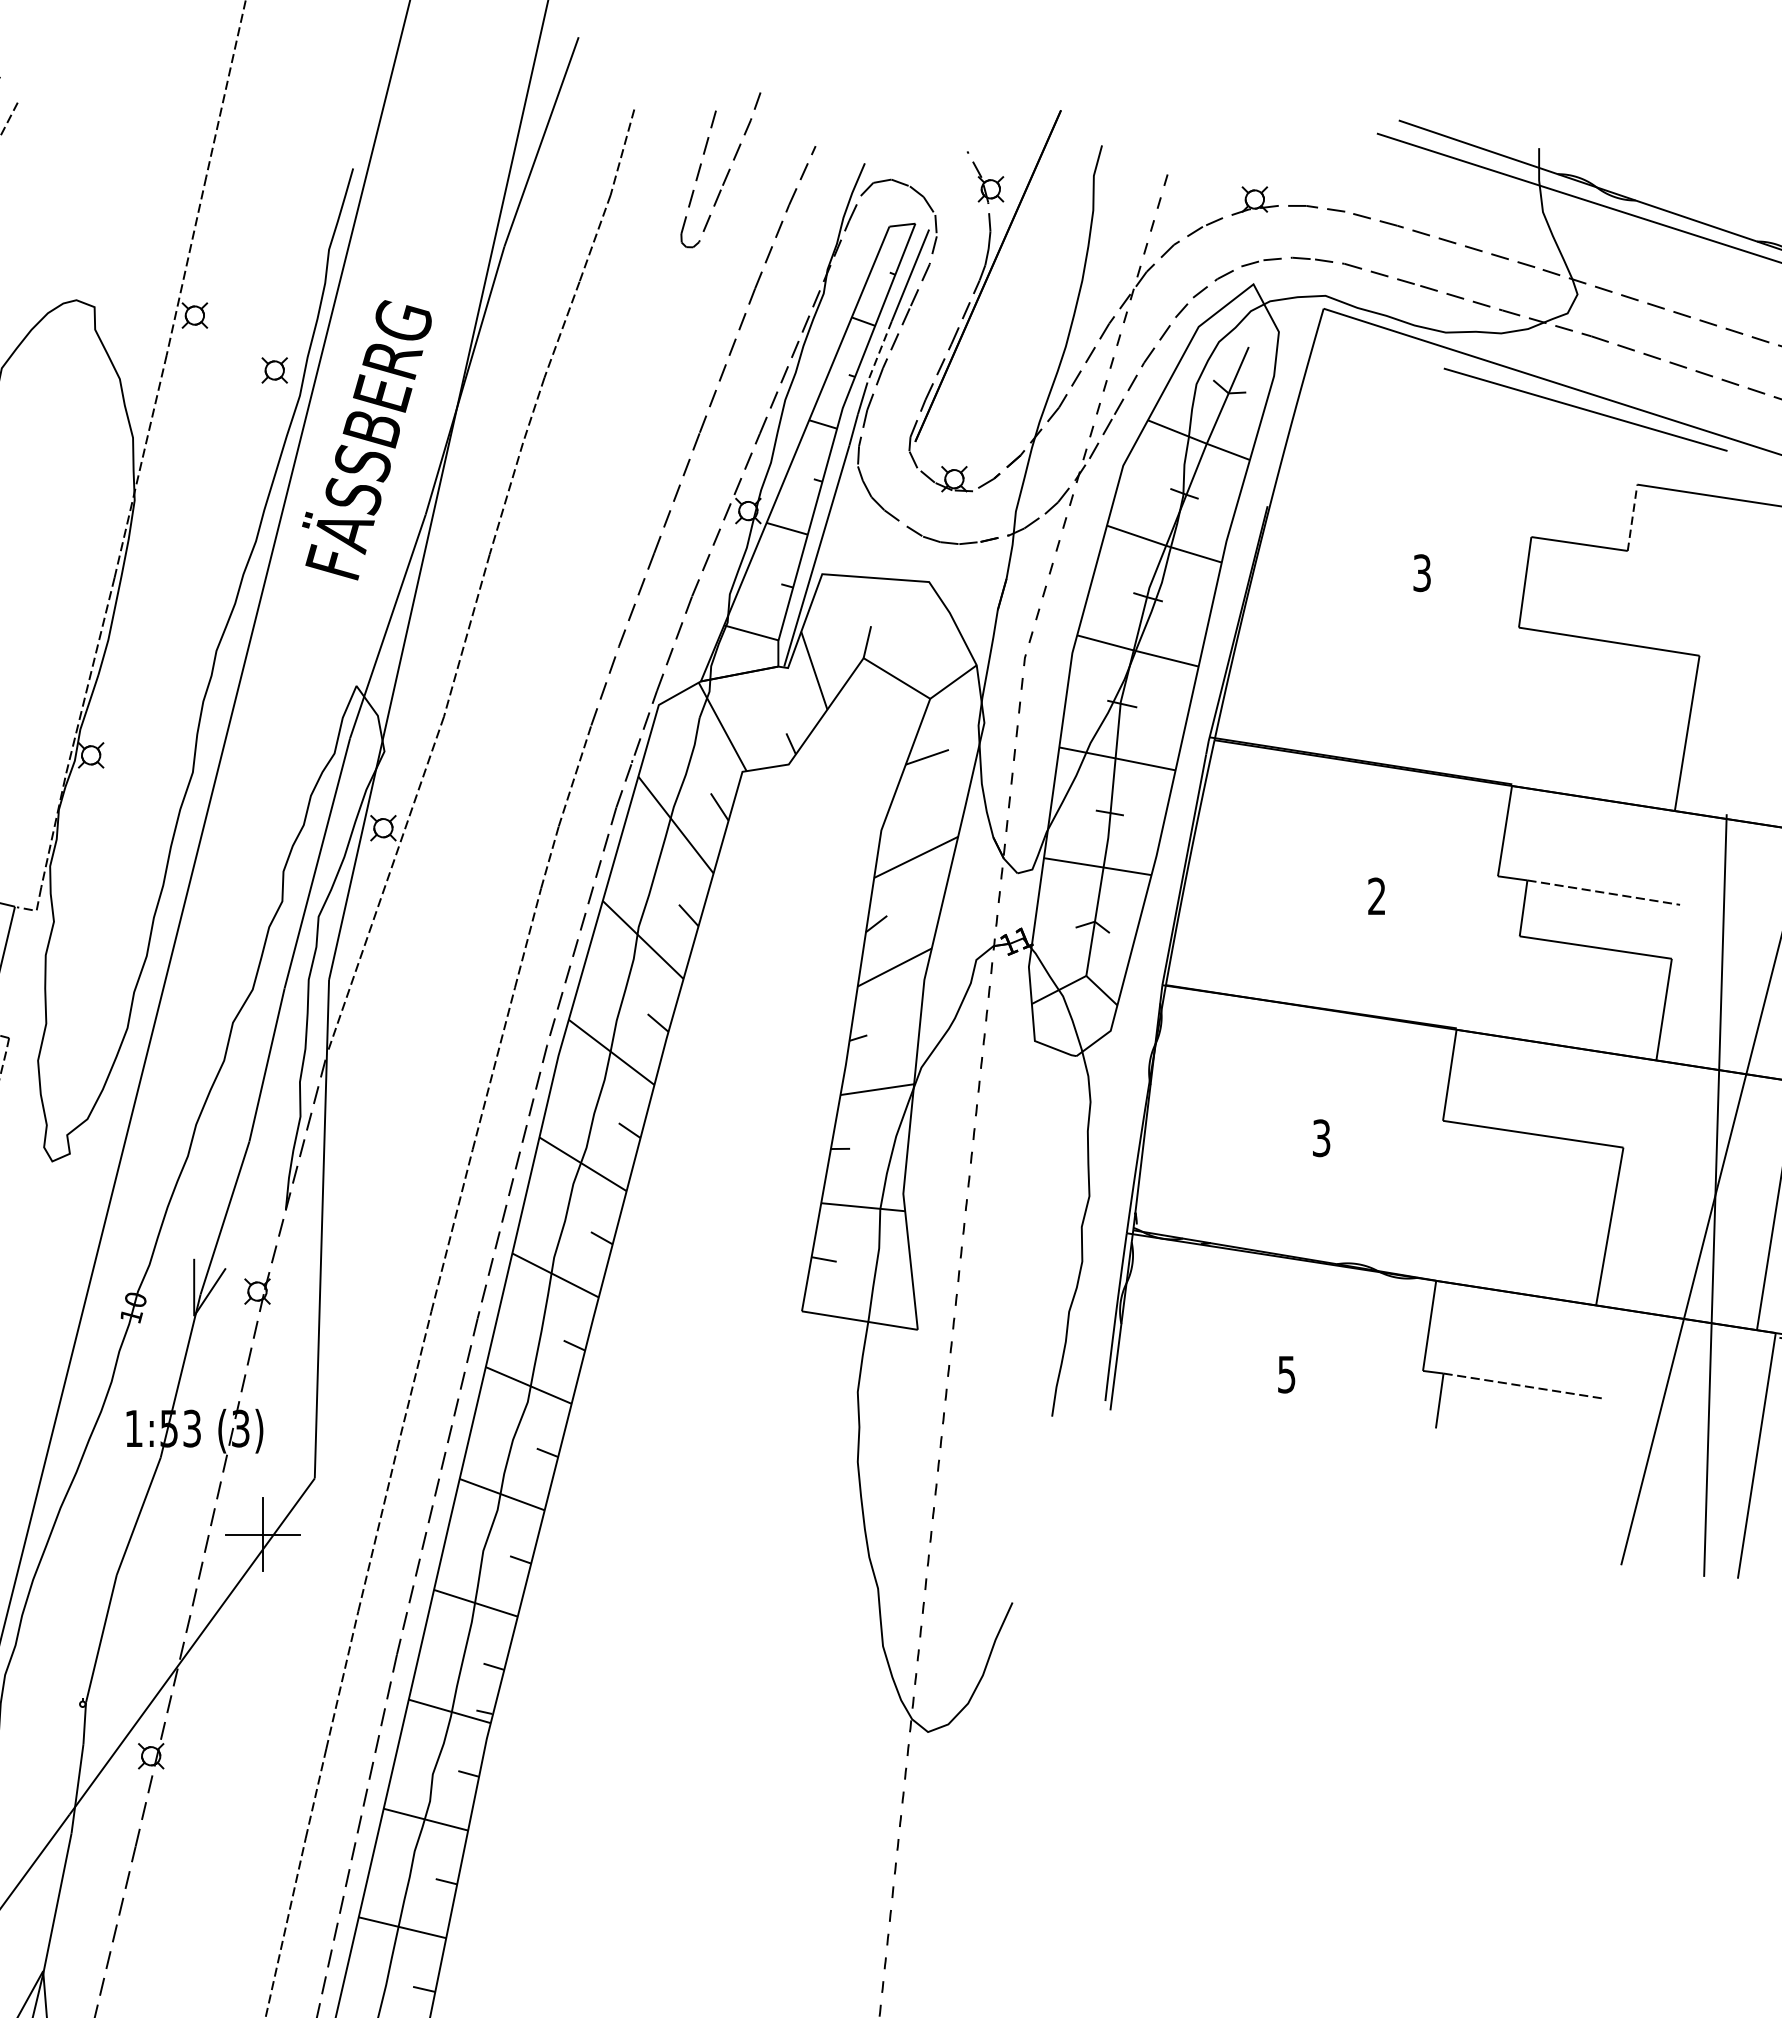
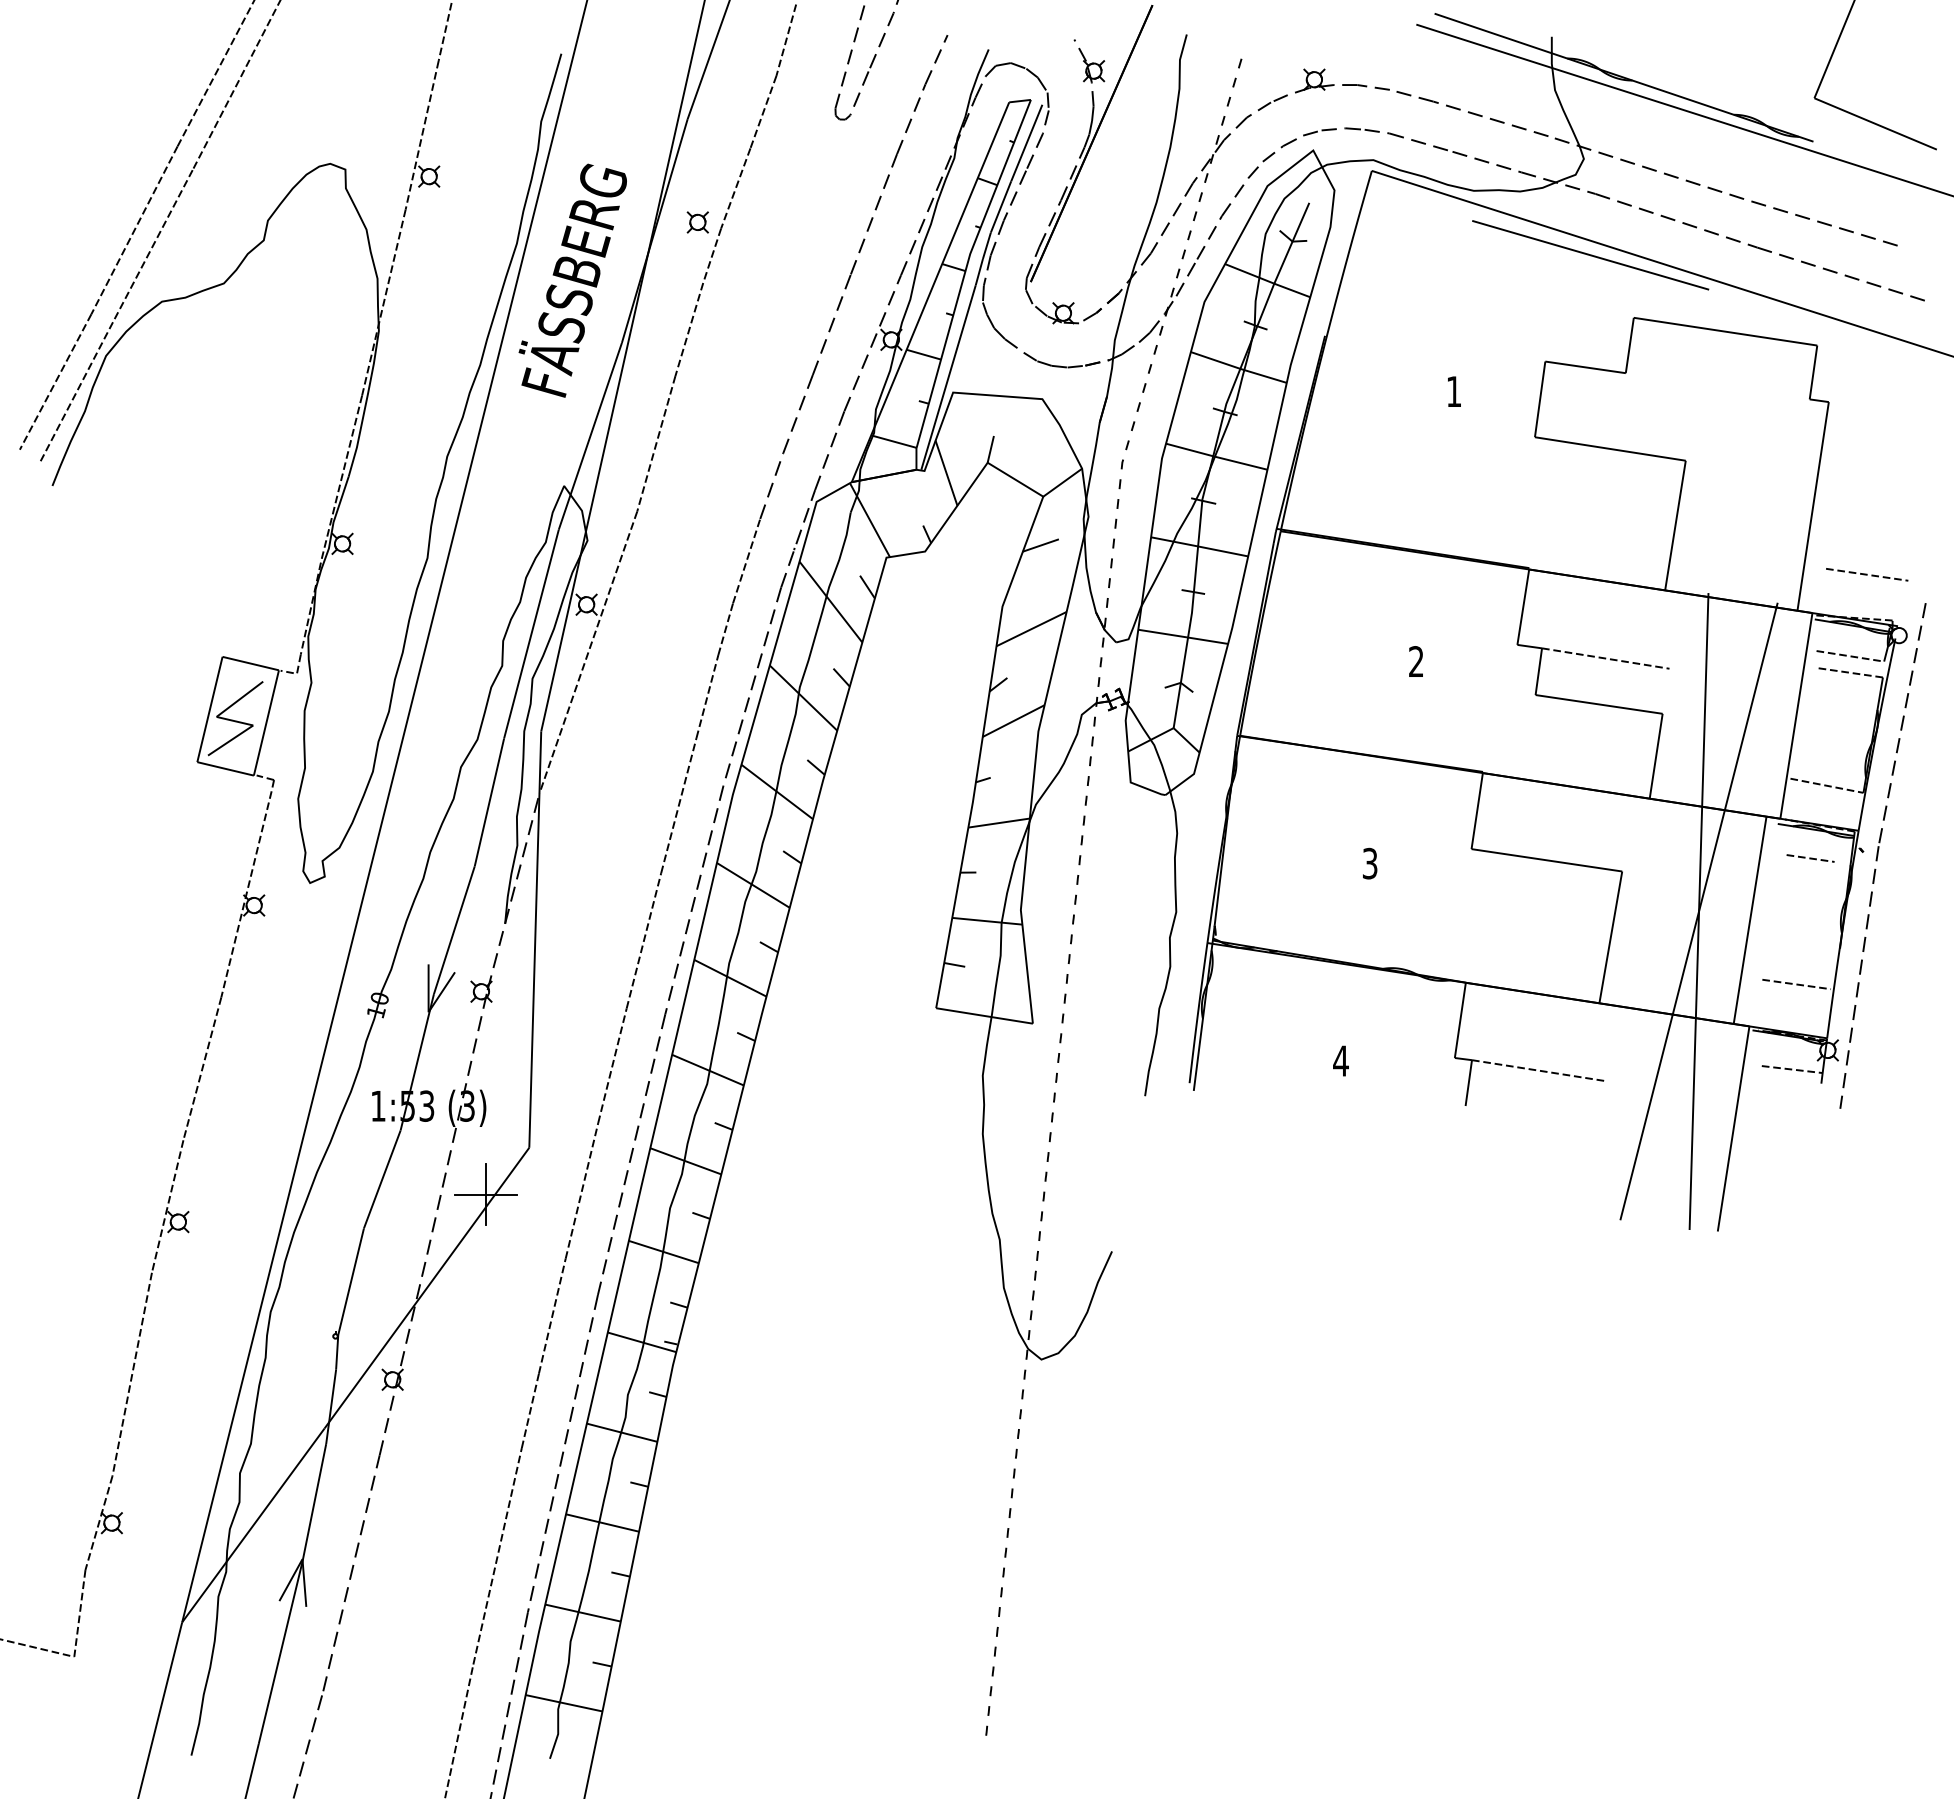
line: (880, 351) -> (1001, 206), dashed -> solid
part: (274, 370) -> (697, 222), moved
line: (1632, 517) -> (1629, 345), dashed -> solid
text: (1421, 572) -> (1453, 391), 3 -> 1
text: (1286, 1373) -> (1340, 1060), 5 -> 4

